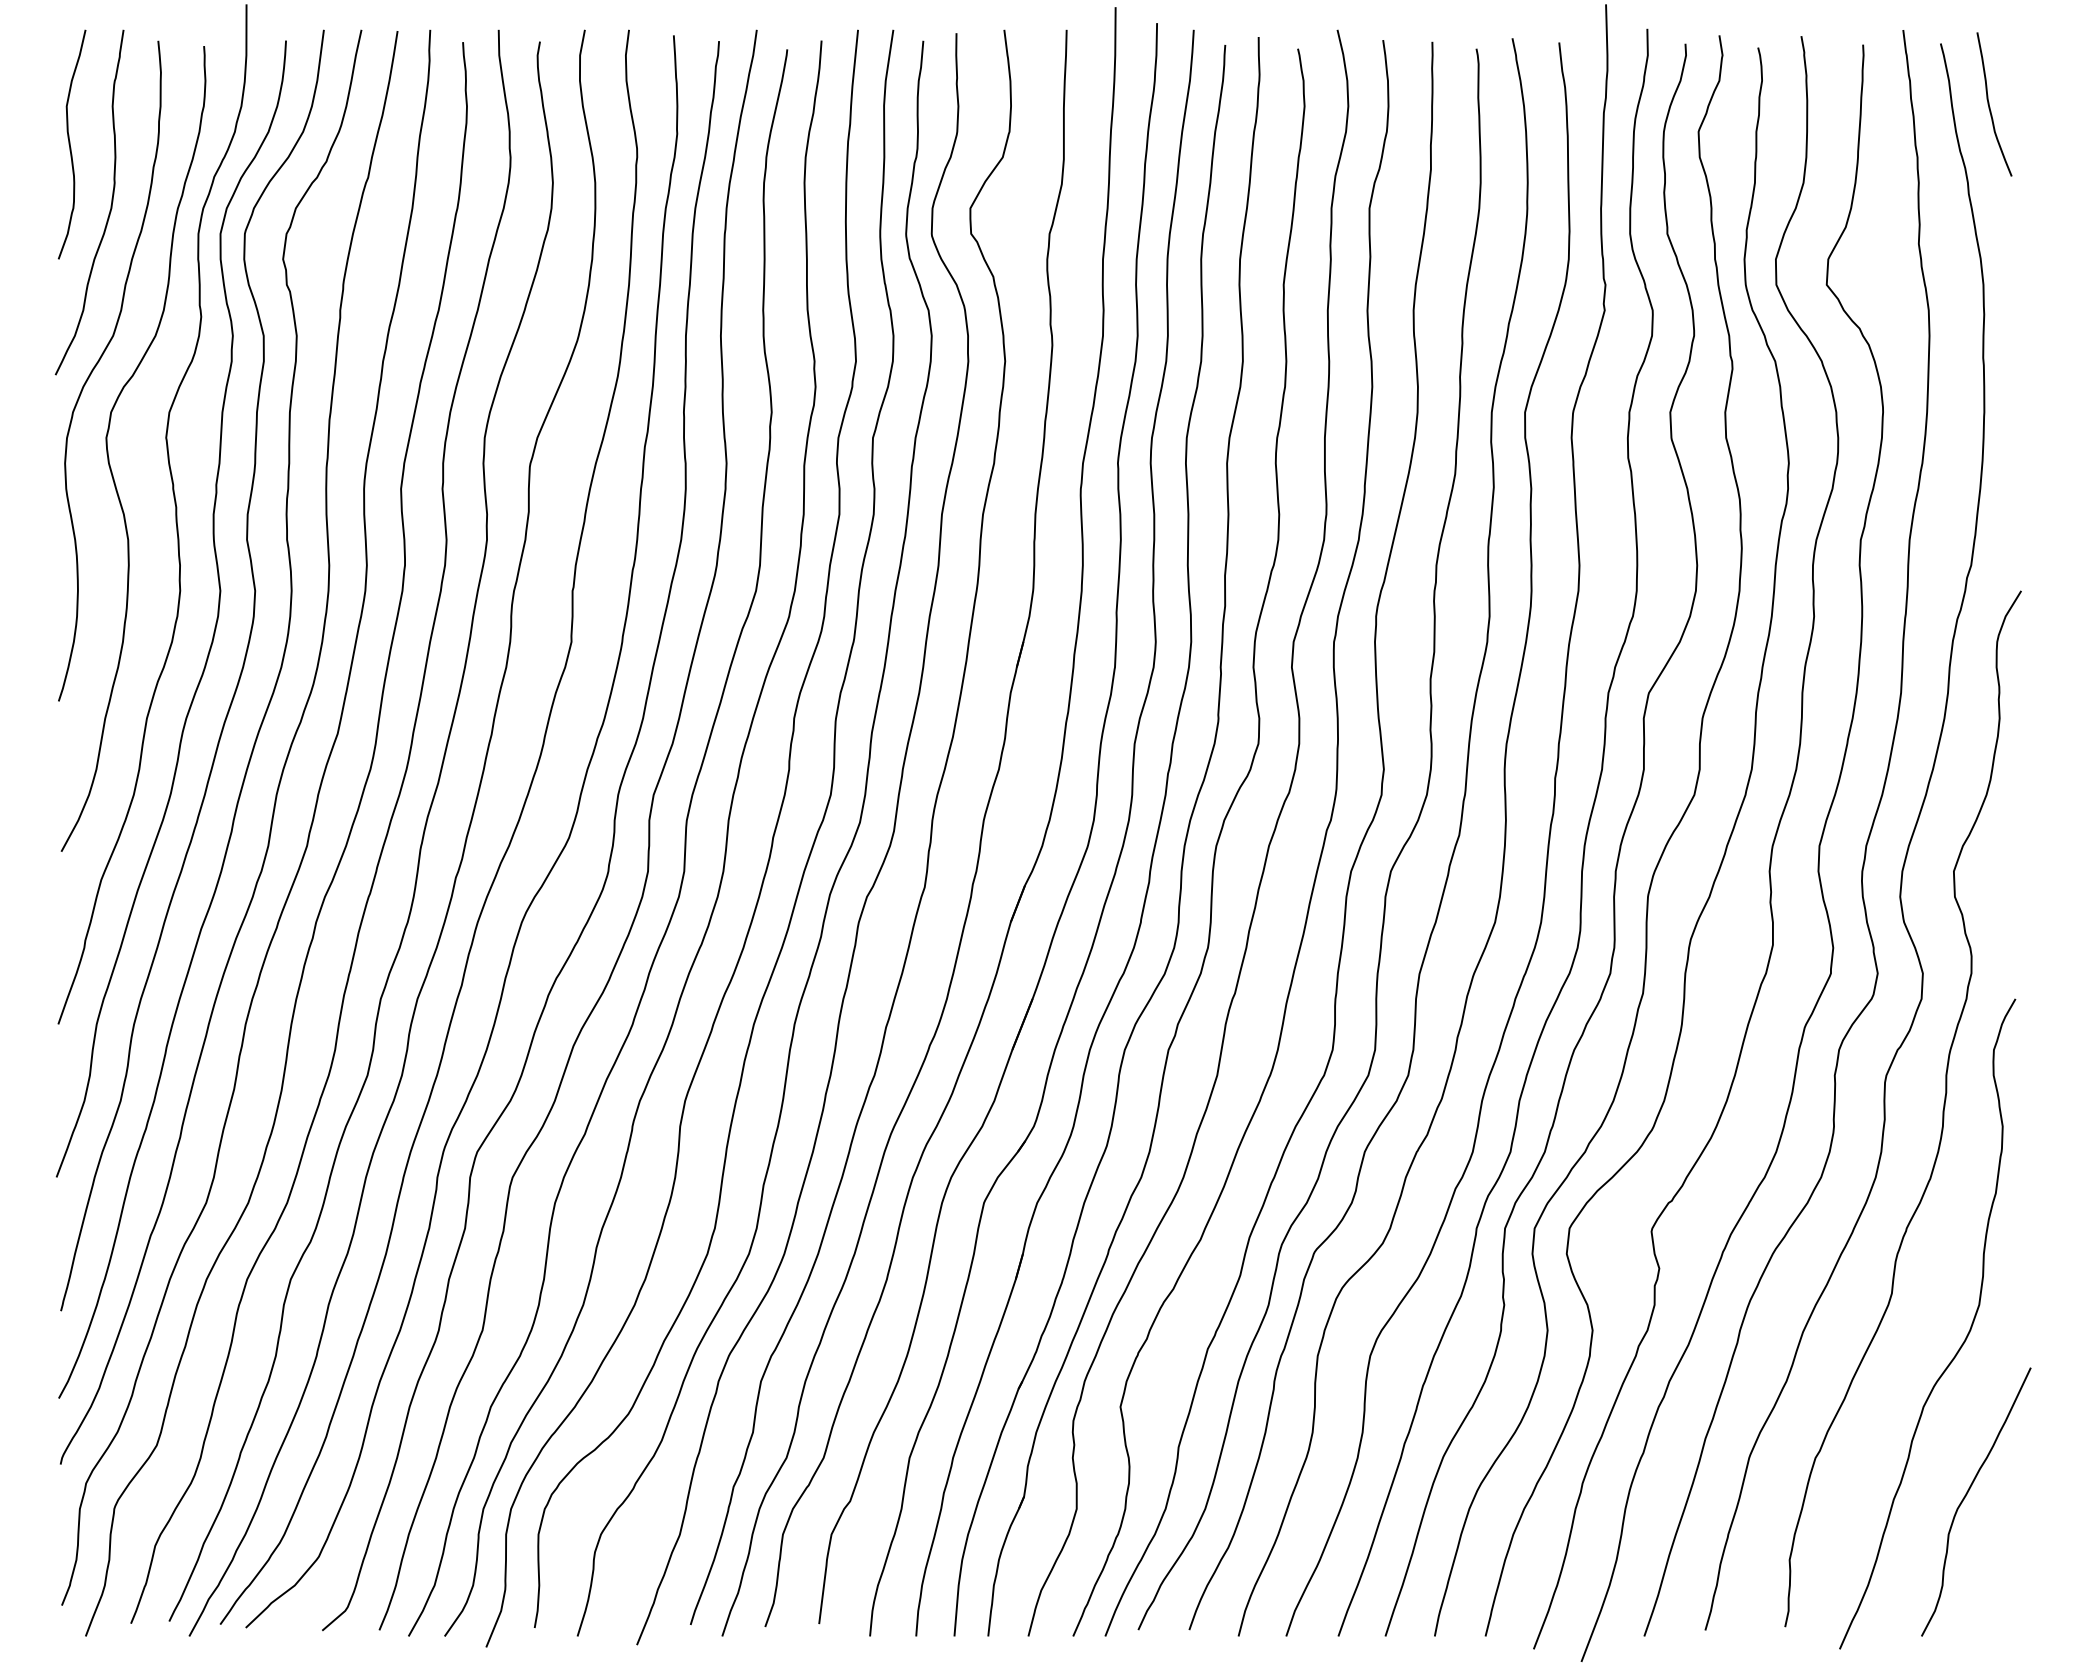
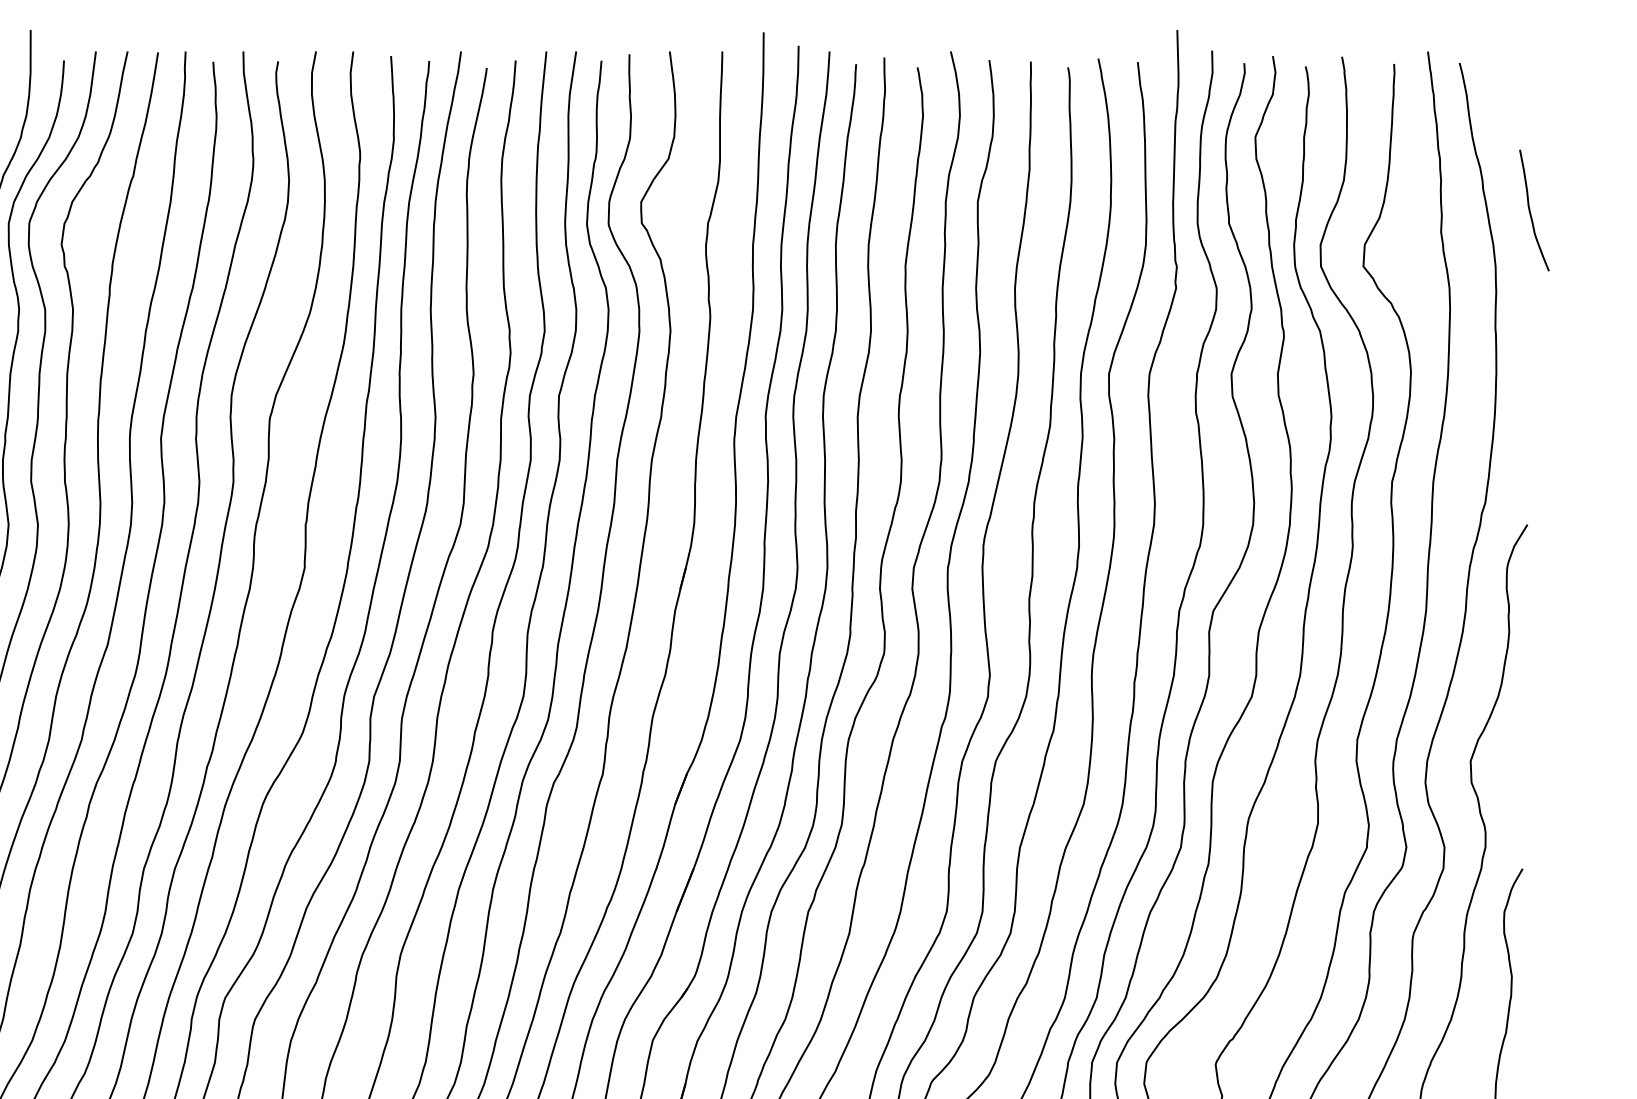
curve: (1990, 106) -> (1531, 212), moved

